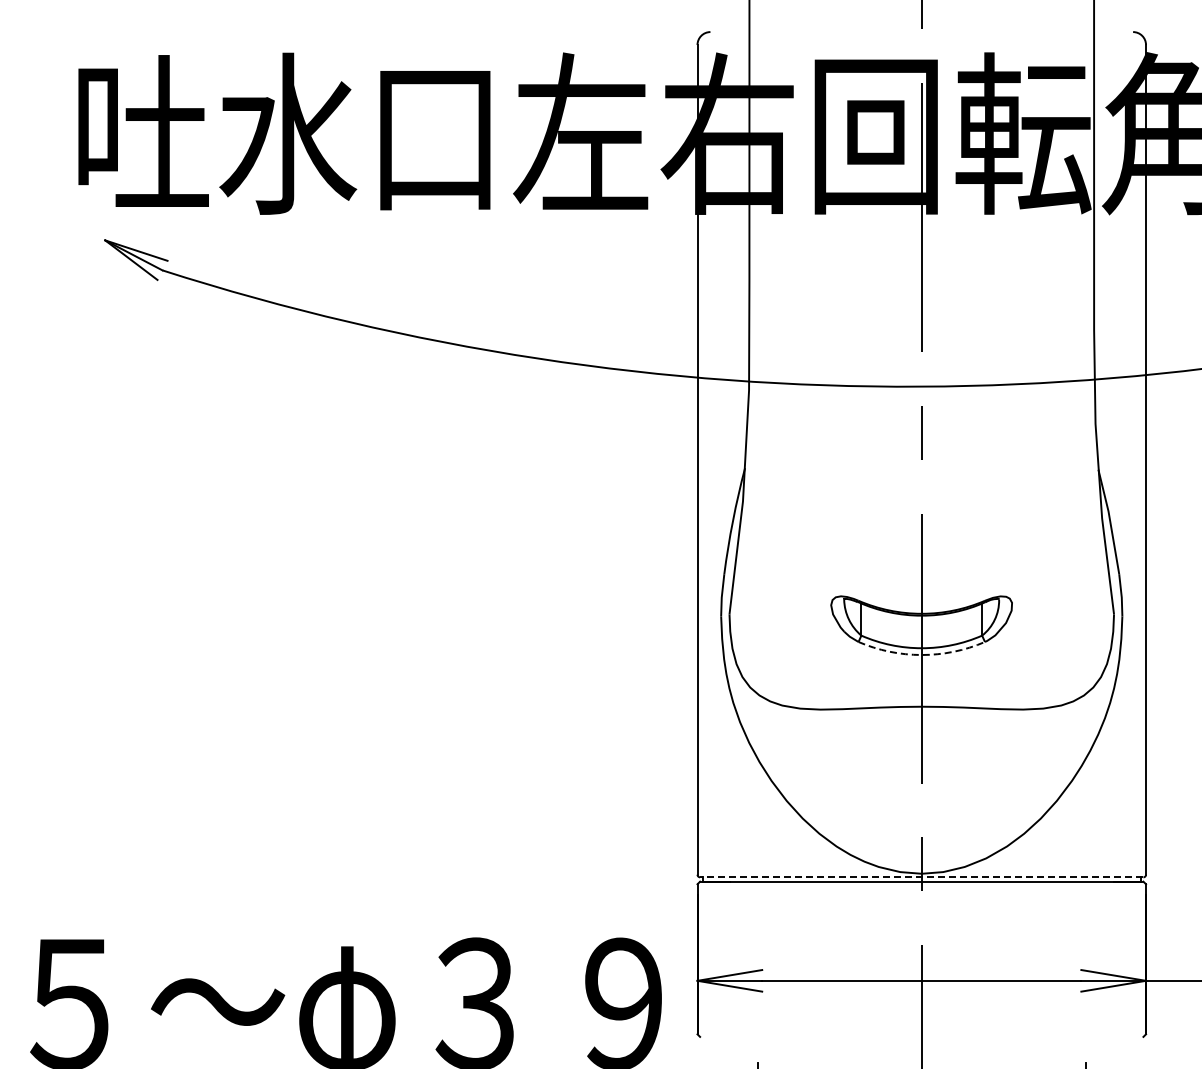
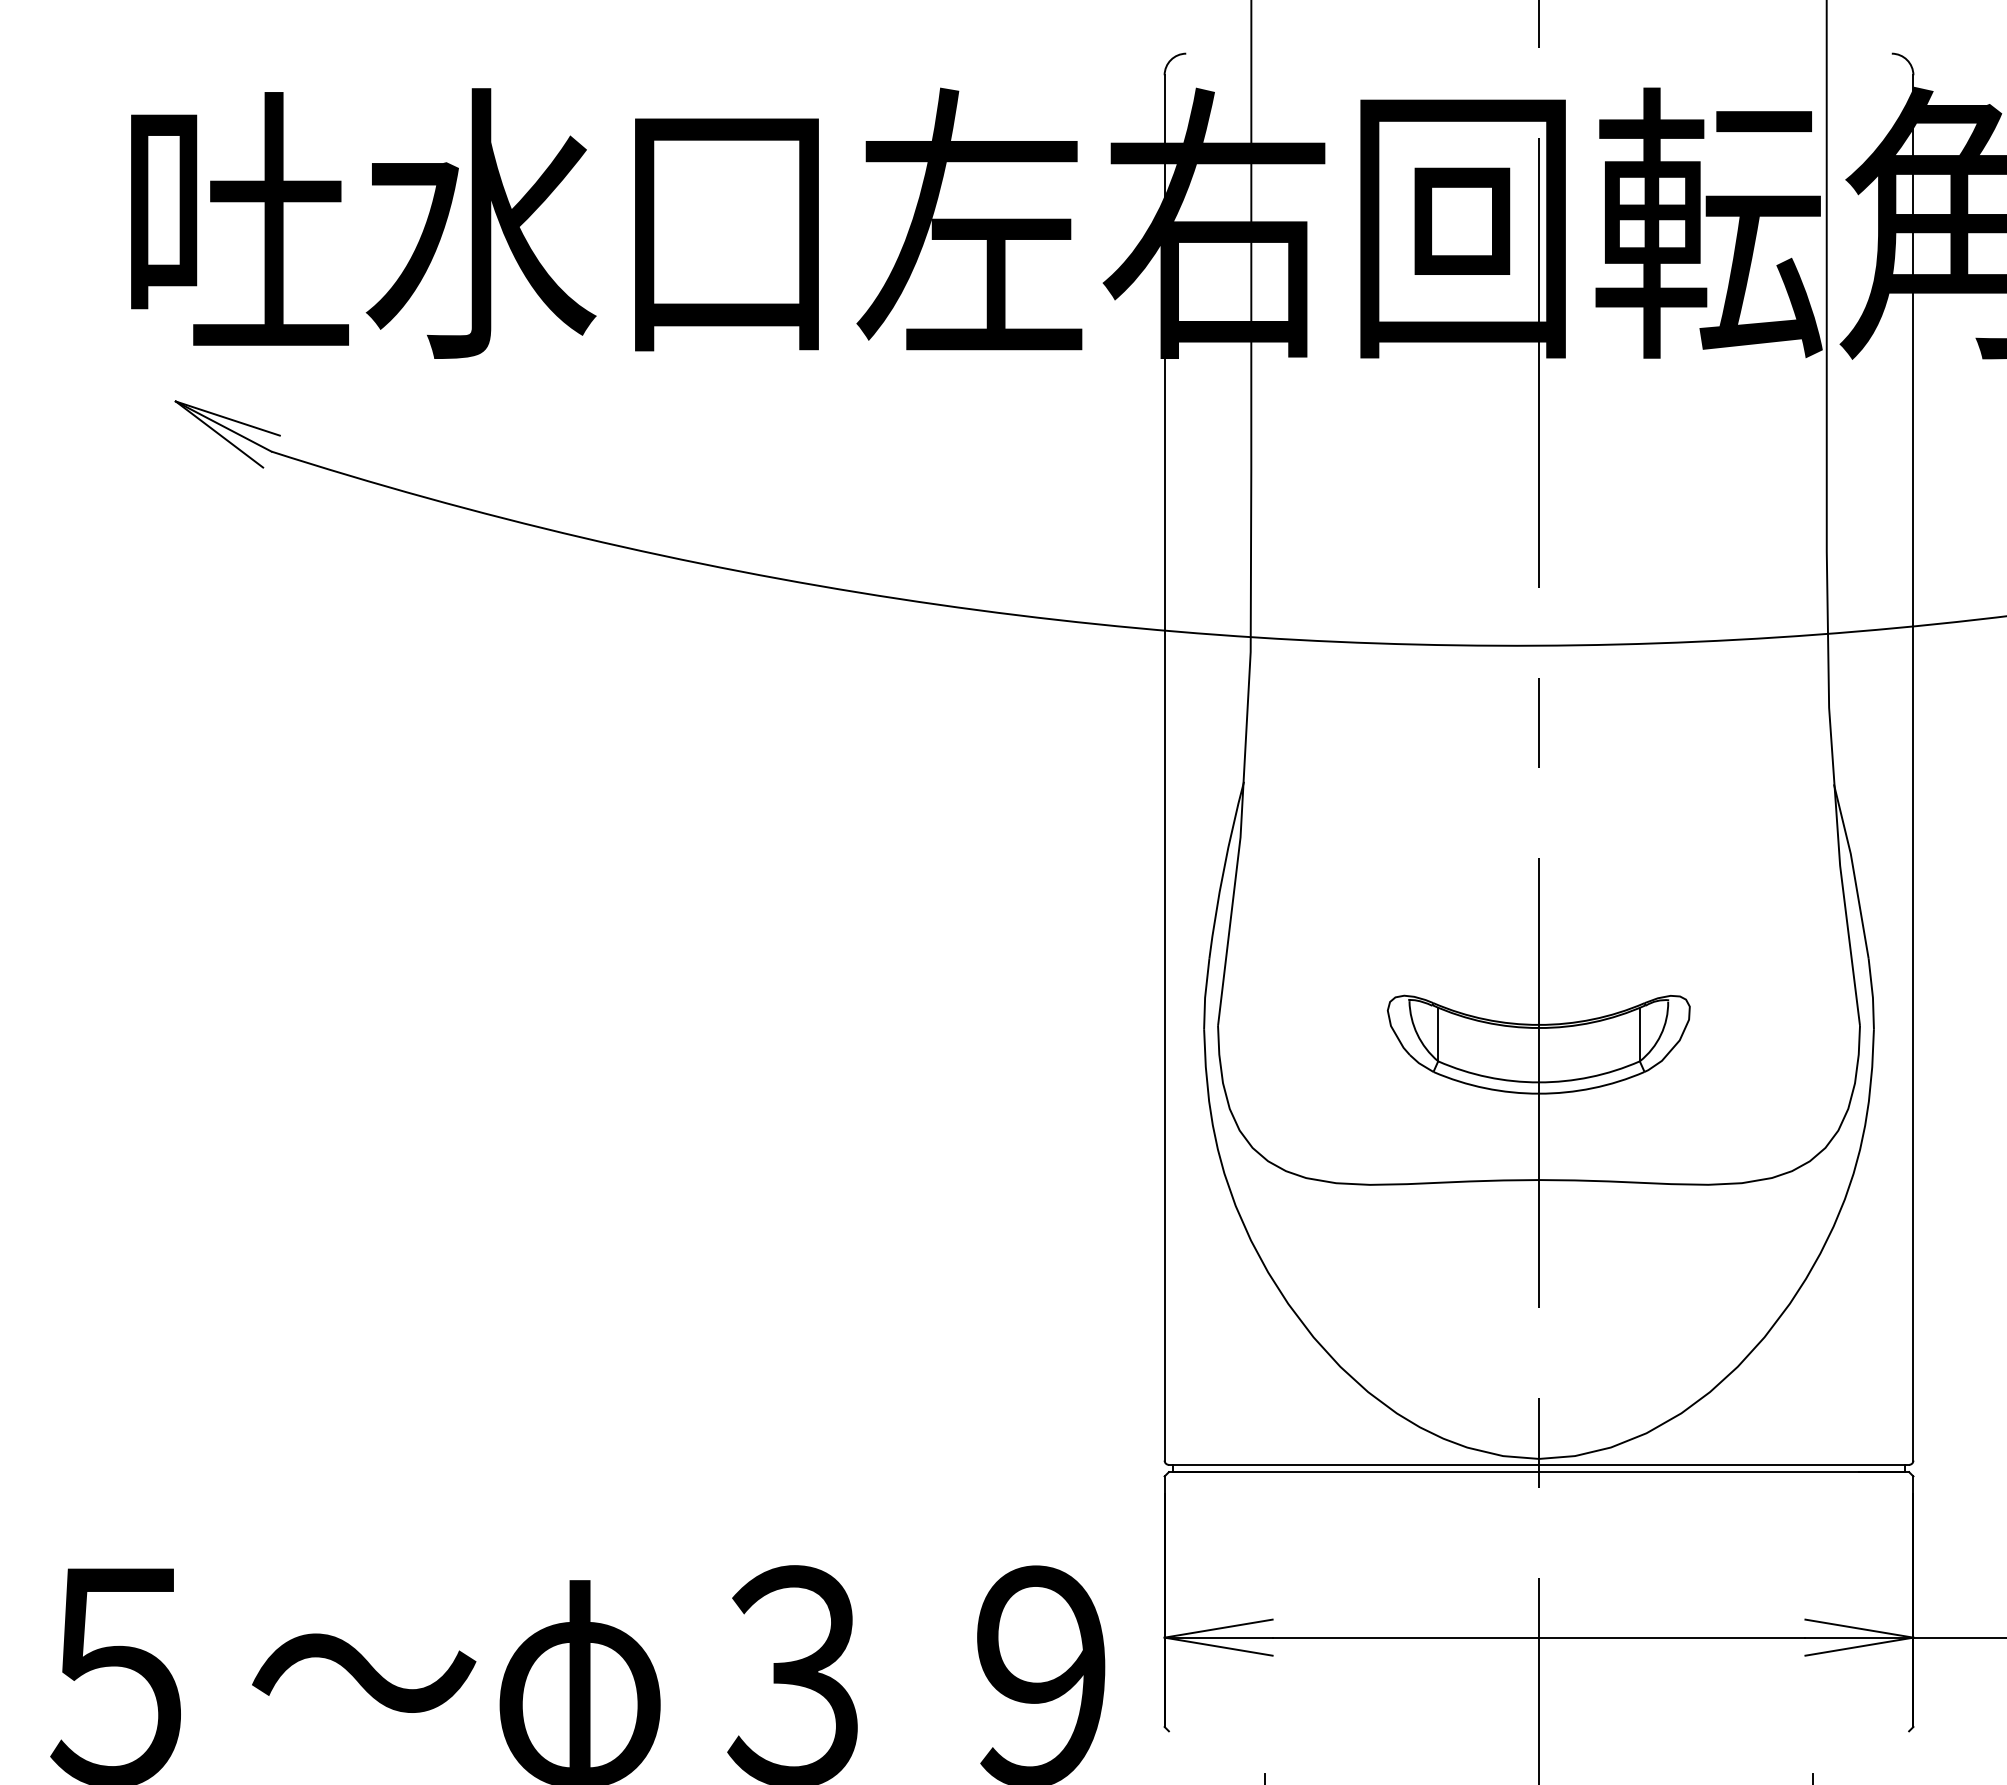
arc: (921, 655) -> (1538, 1094), dashed -> solid
line: (921, 877) -> (1538, 1465), dashed -> solid

